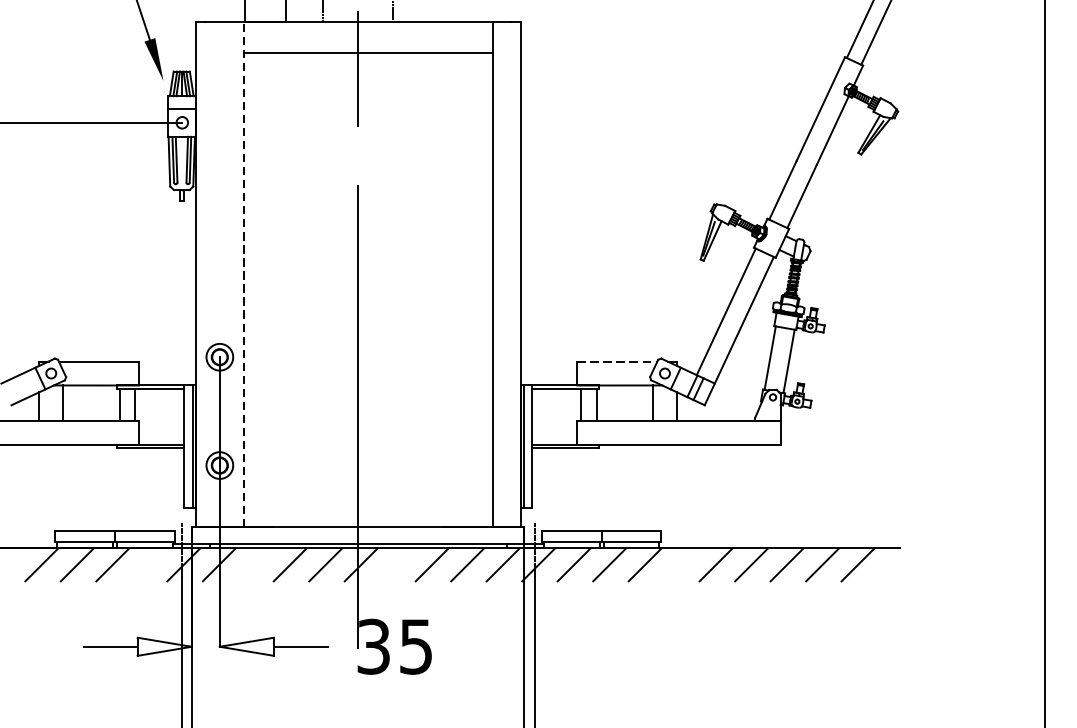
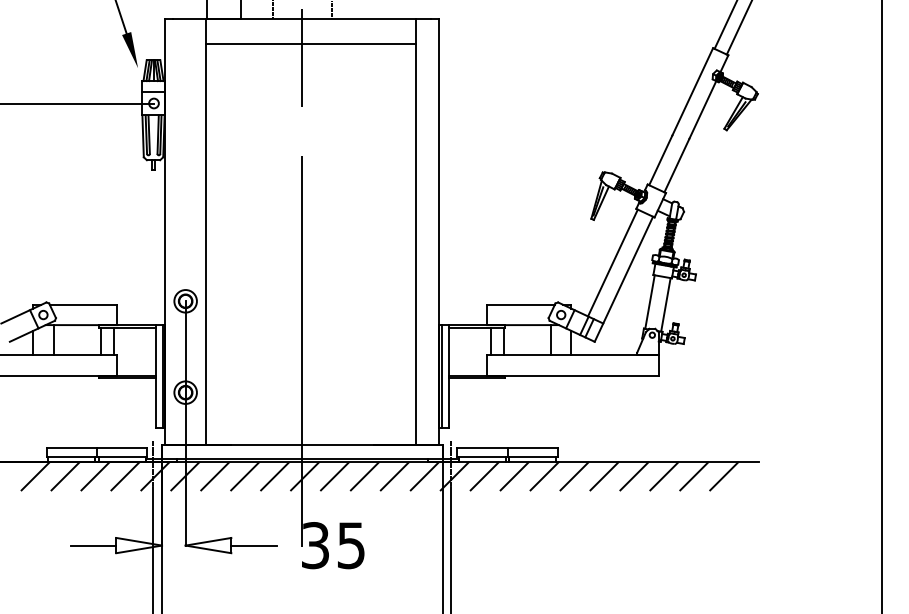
line: (244, 274) -> (206, 231), dashed -> solid
line: (617, 361) -> (521, 304), dashed -> solid
line: (148, 564) -> (125, 476), added
line: (255, 564) -> (215, 476), added
line: (396, 564) -> (334, 476), added
line: (680, 564) -> (574, 476), added

